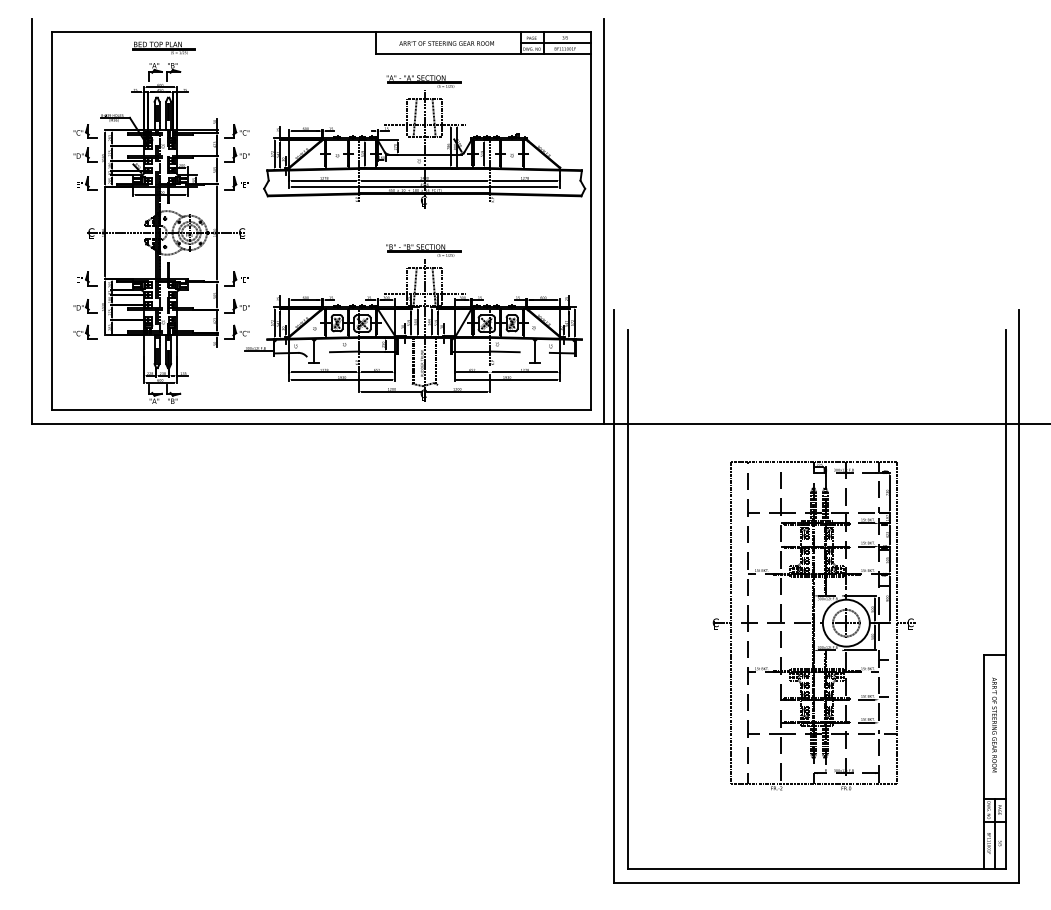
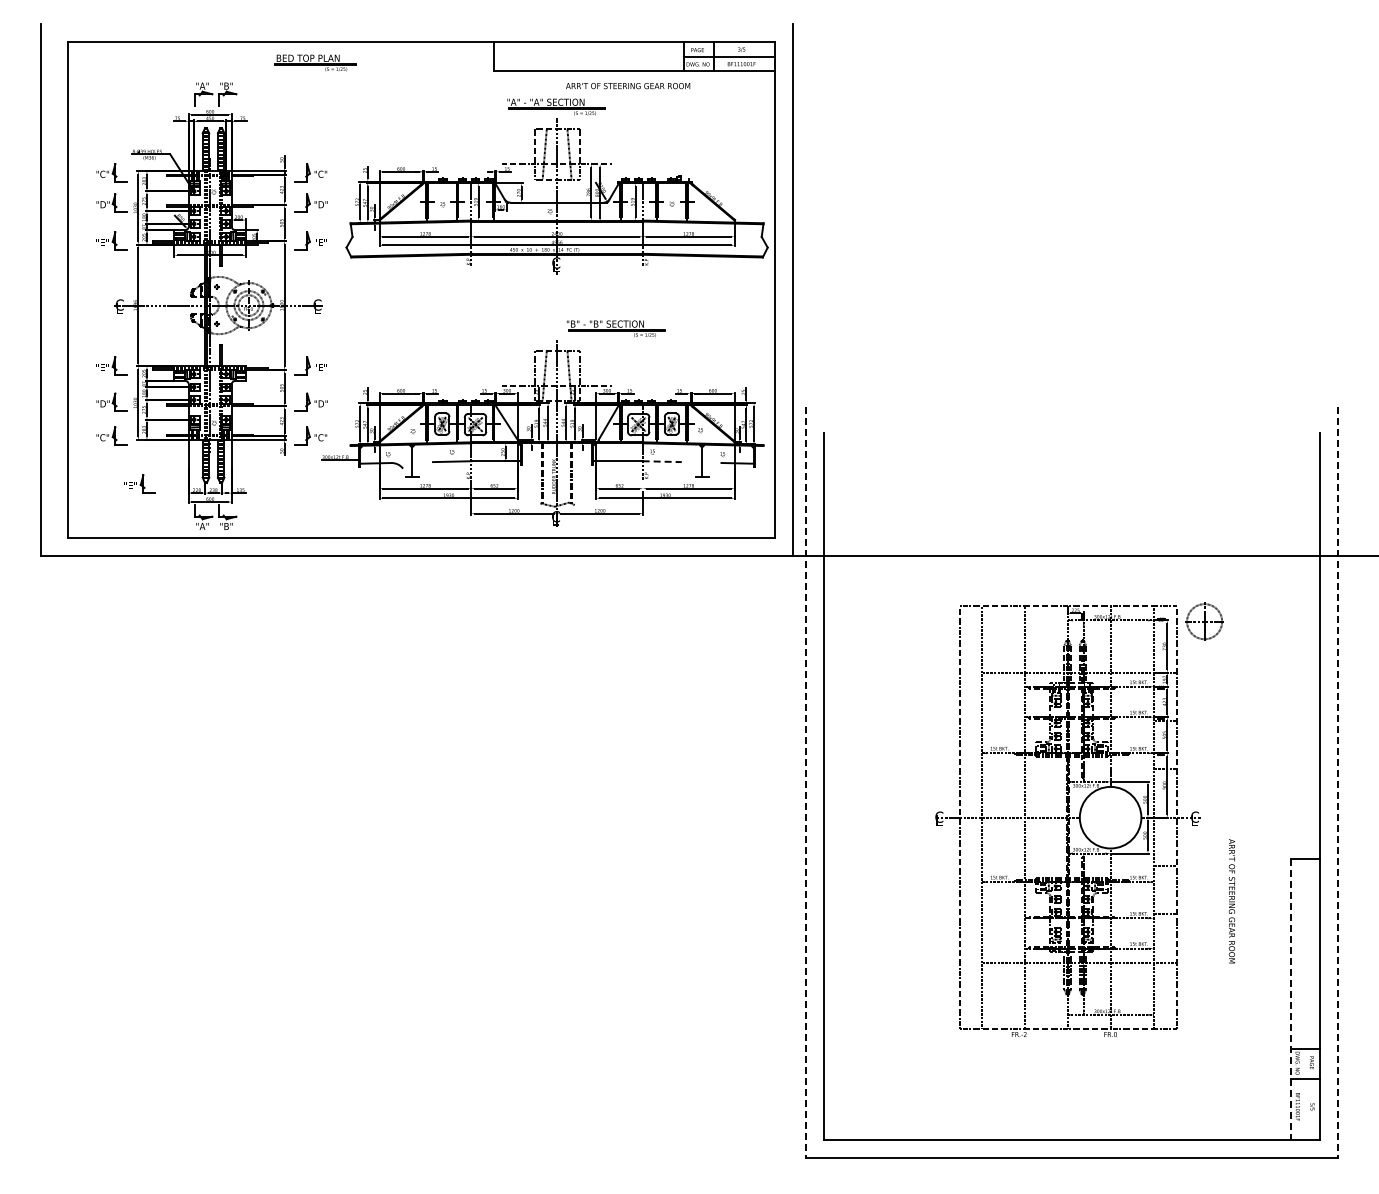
text: (447, 43) -> (628, 86), moved
part: (163, 47) -> (315, 62), moved
part: (423, 250) -> (615, 328), moved
line: (504, 351) -> (662, 461), solid -> dashed
part: (106, 368) -> (139, 483), added
line: (614, 596) -> (806, 782), solid -> dashed
line: (1019, 596) -> (1337, 782), solid -> dashed
part: (846, 623) -> (1204, 621), moved
text: (994, 725) -> (1231, 901), moved
line: (983, 761) -> (1290, 999), solid -> dashed
line: (994, 834) -> (1305, 1094), removed

